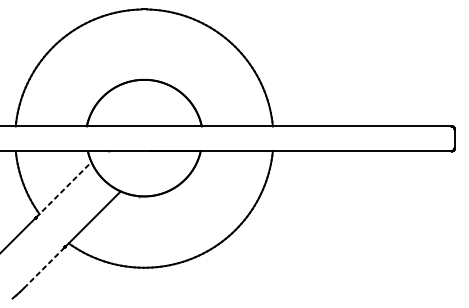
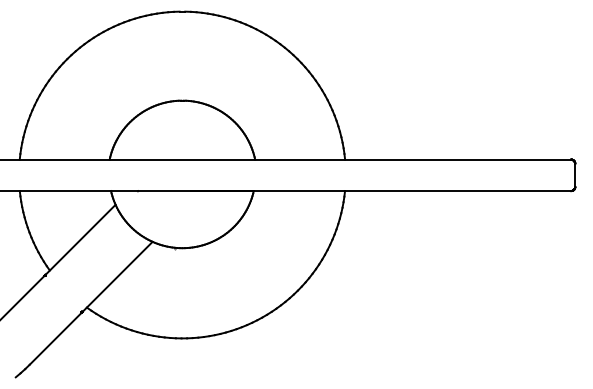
line: (63, 189) -> (80, 239), dashed -> solid
line: (43, 267) -> (55, 338), dashed -> solid

